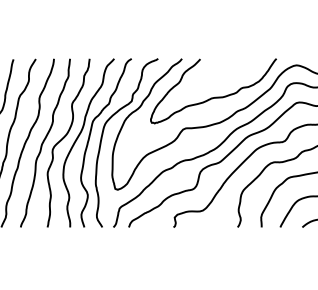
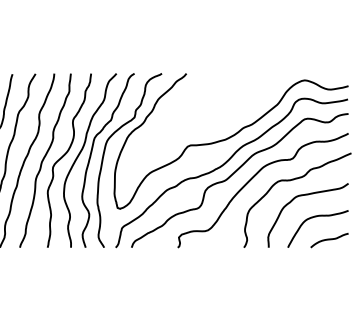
curve: (213, 97) -> (218, 113), removed

